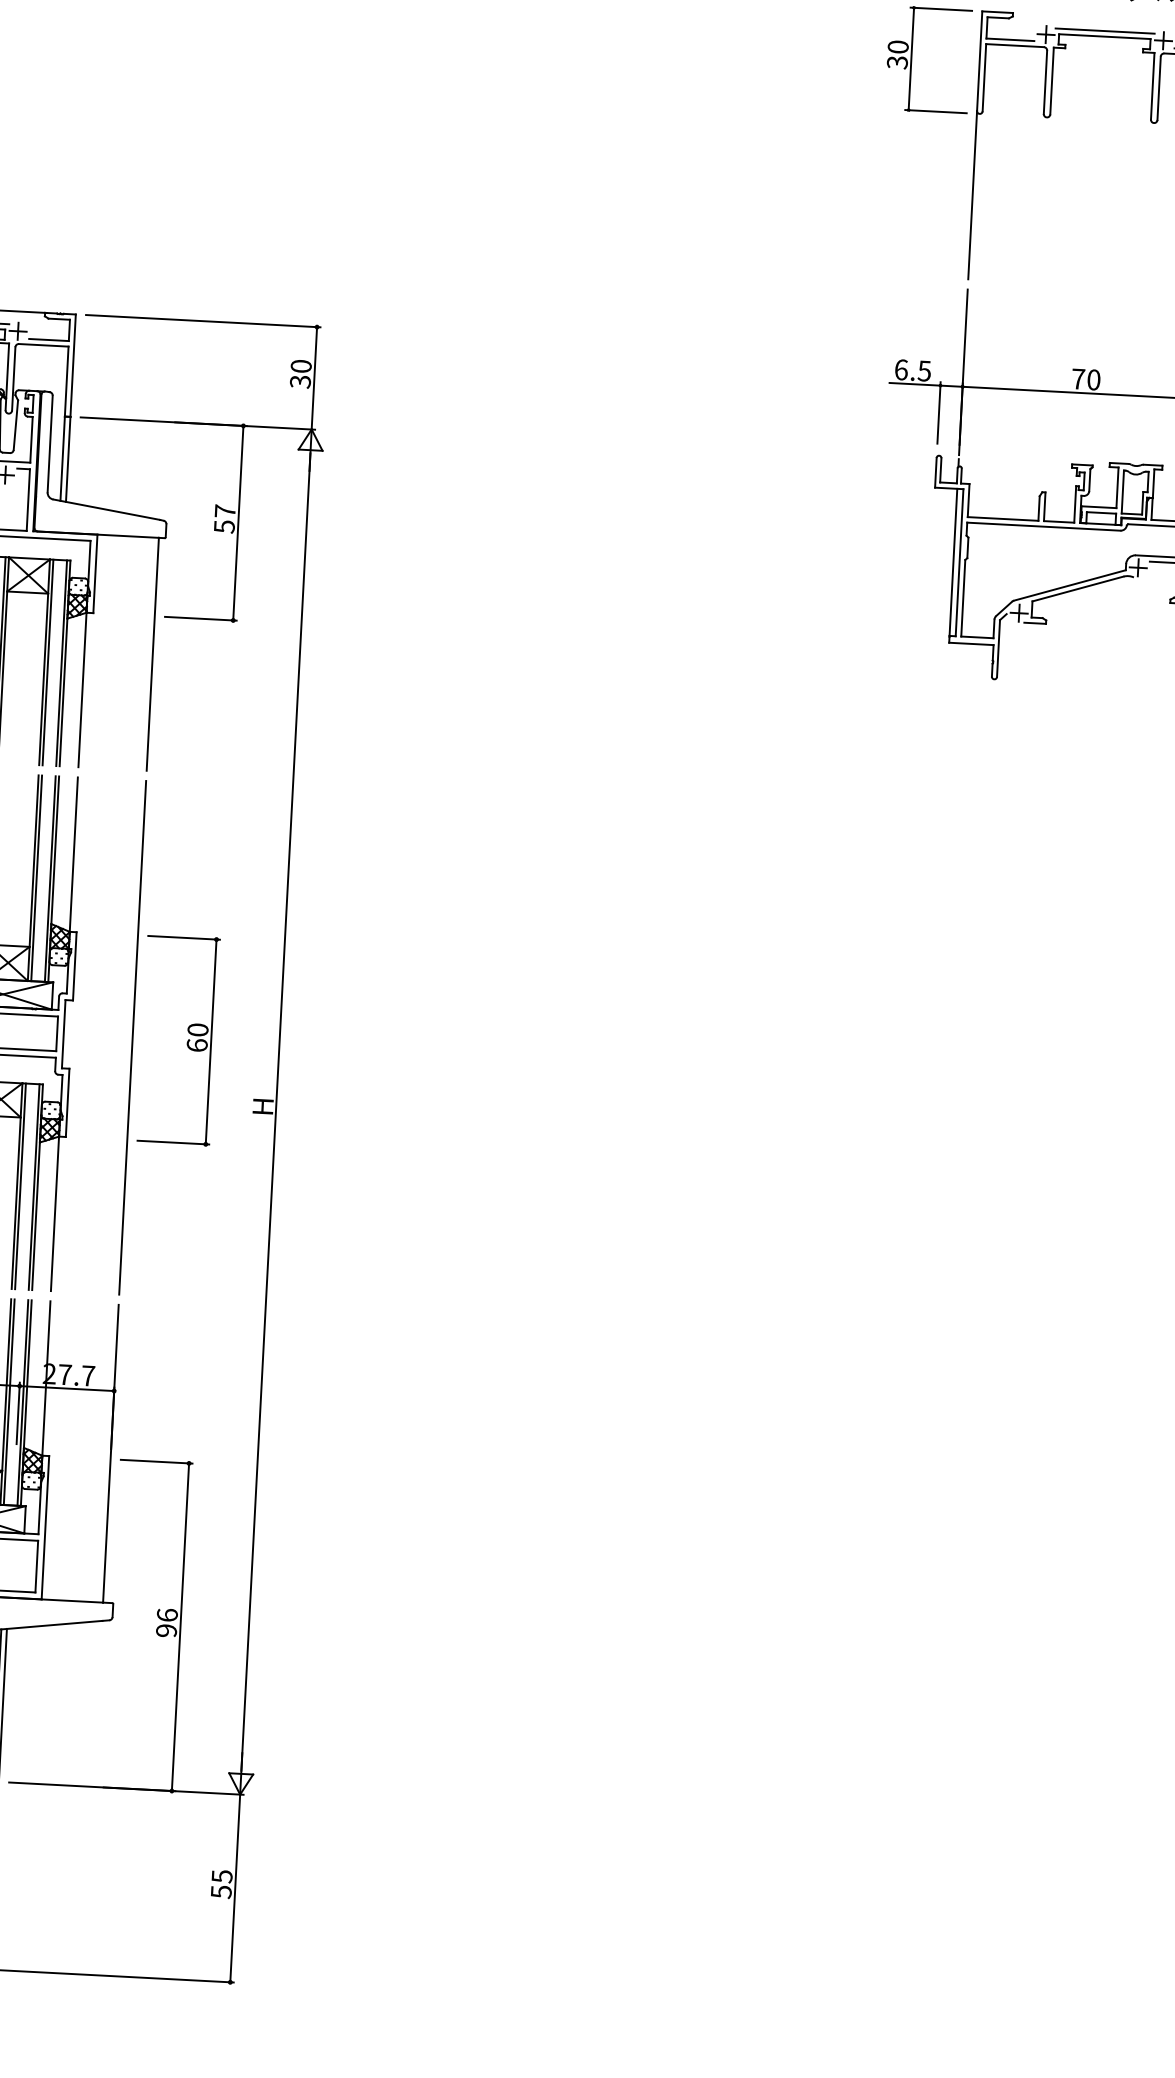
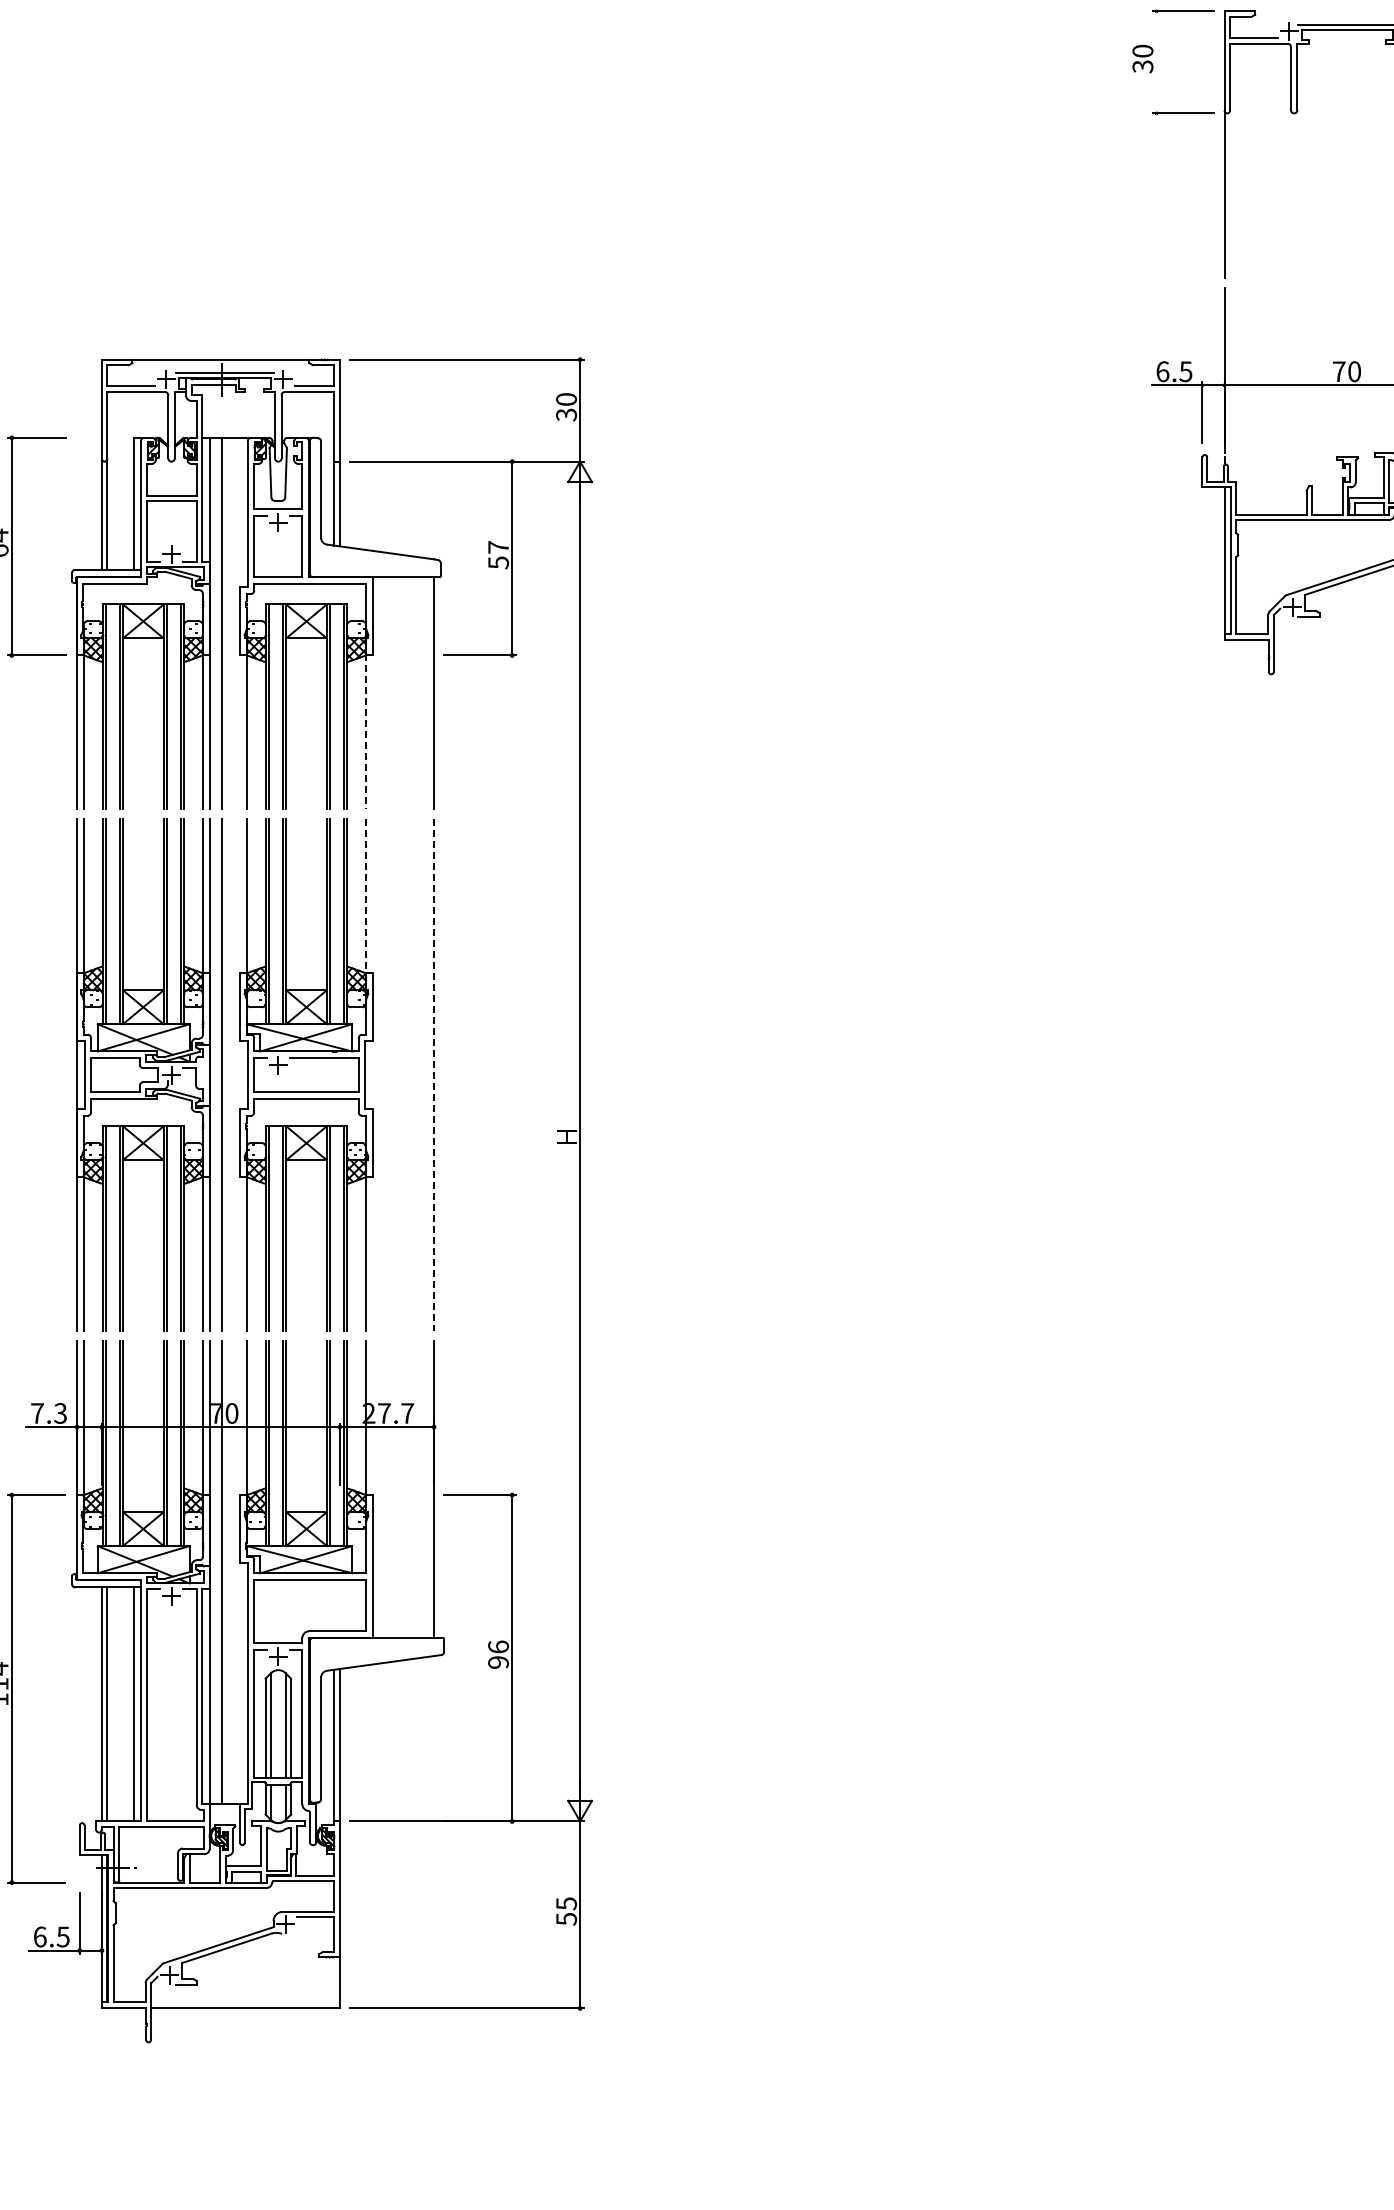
line: (911, 59) -> (1156, 62), removed
line: (83, 689) -> (366, 731), solid -> dashed
line: (74, 855) -> (366, 897), solid -> dashed
line: (132, 1038) -> (433, 1075), solid -> dashed
part: (187, 1040) -> (488, 1075), removed

